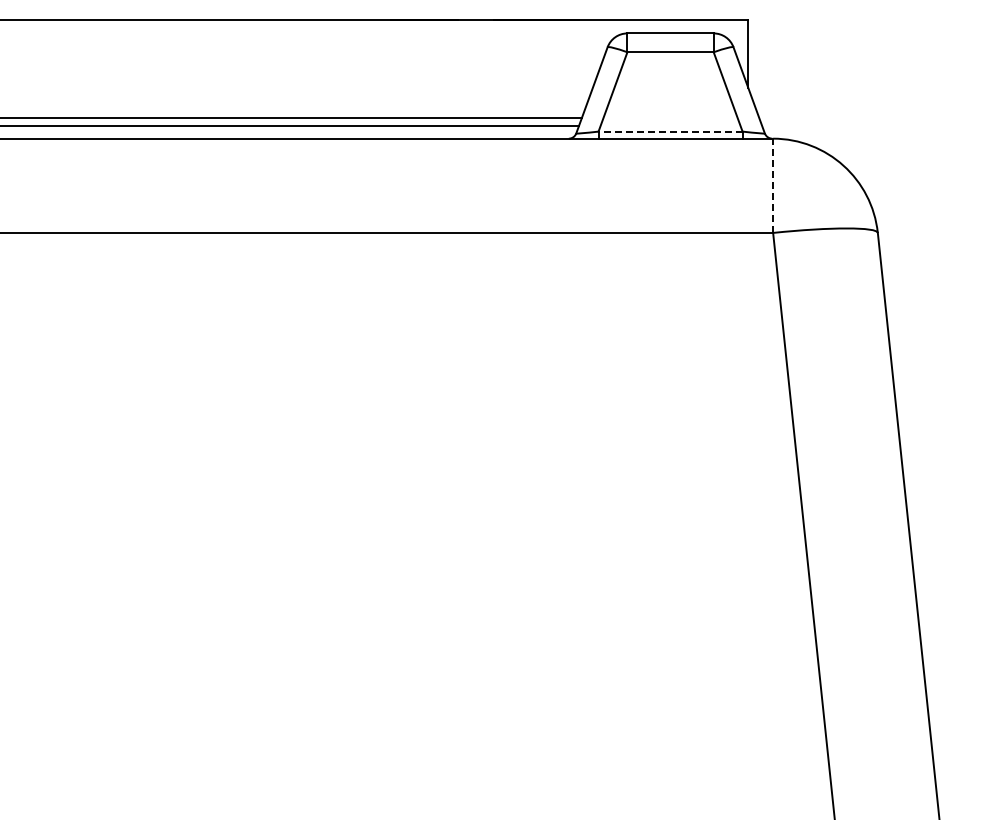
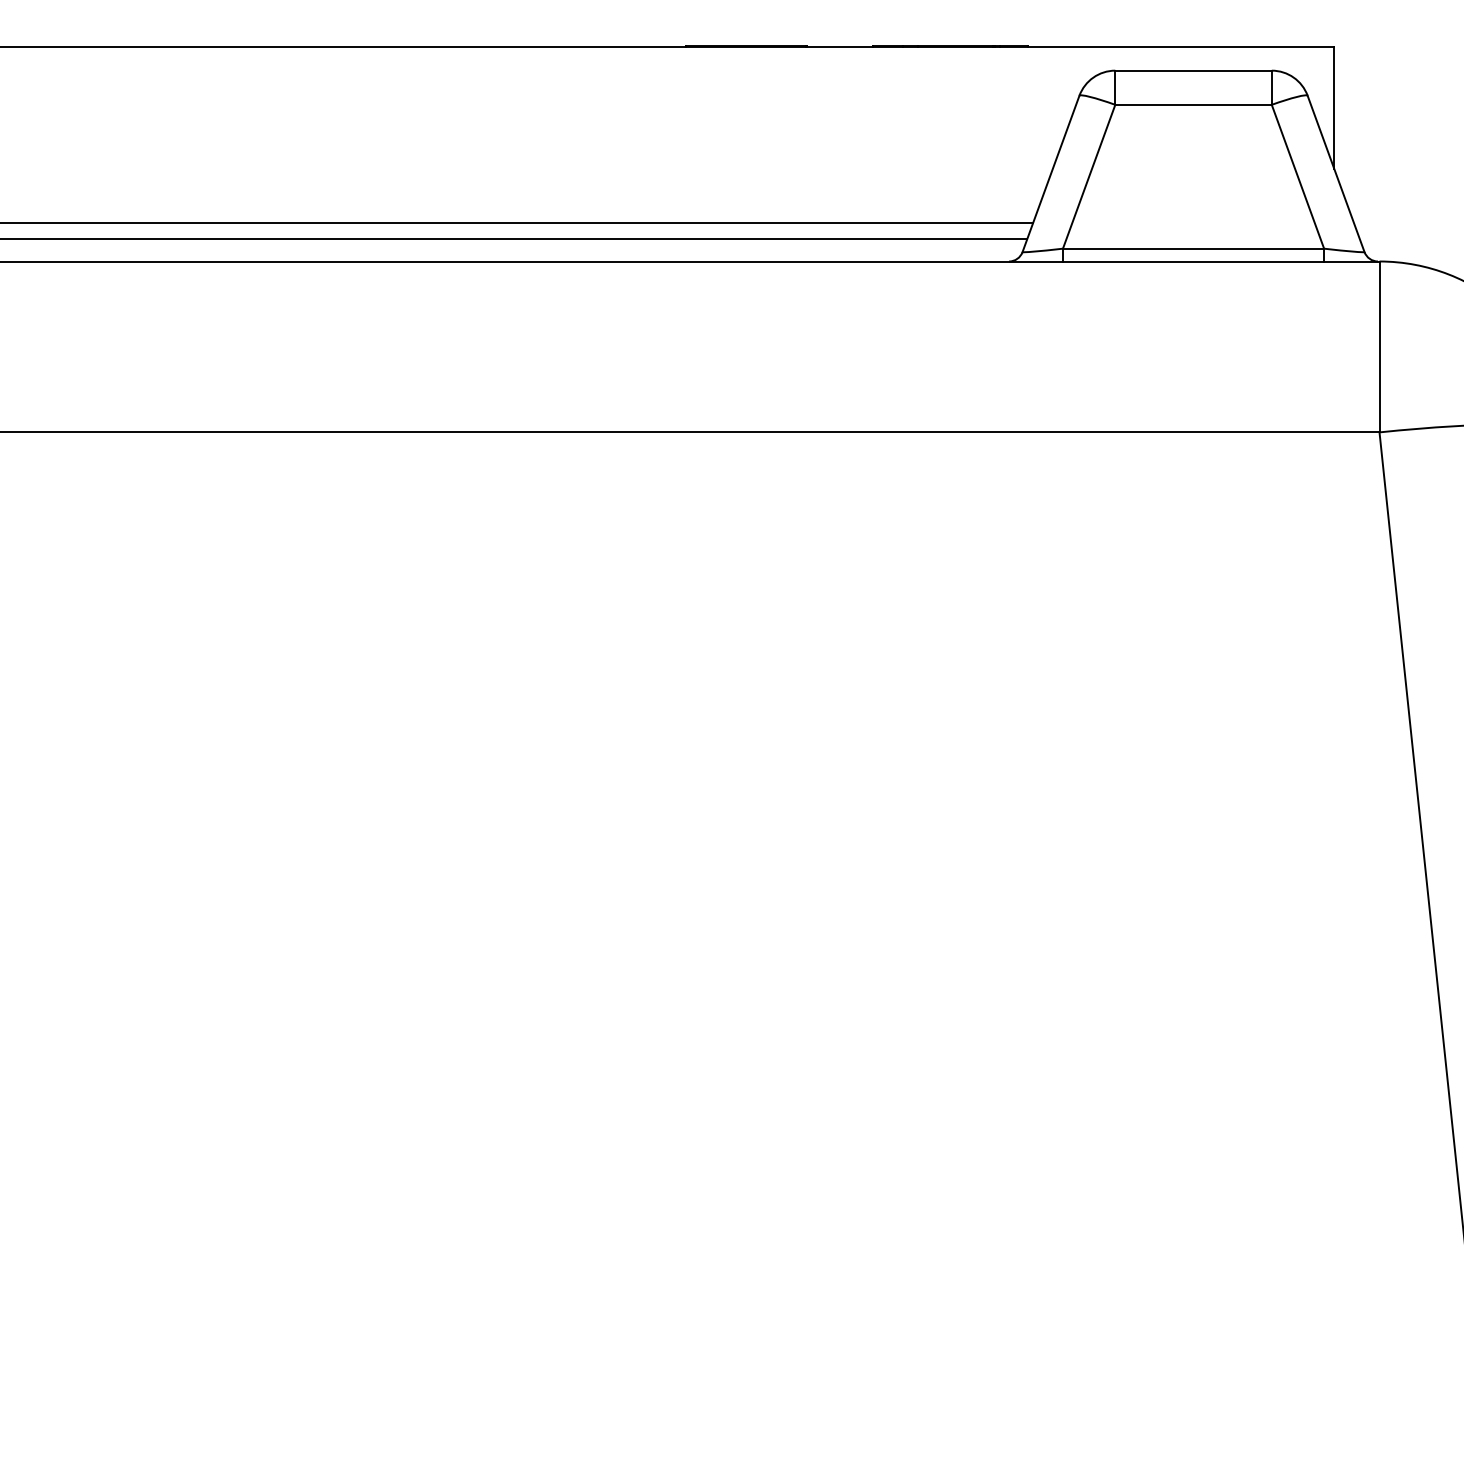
line: (670, 131) -> (1193, 248), dashed -> solid
line: (773, 185) -> (1380, 346), dashed -> solid

